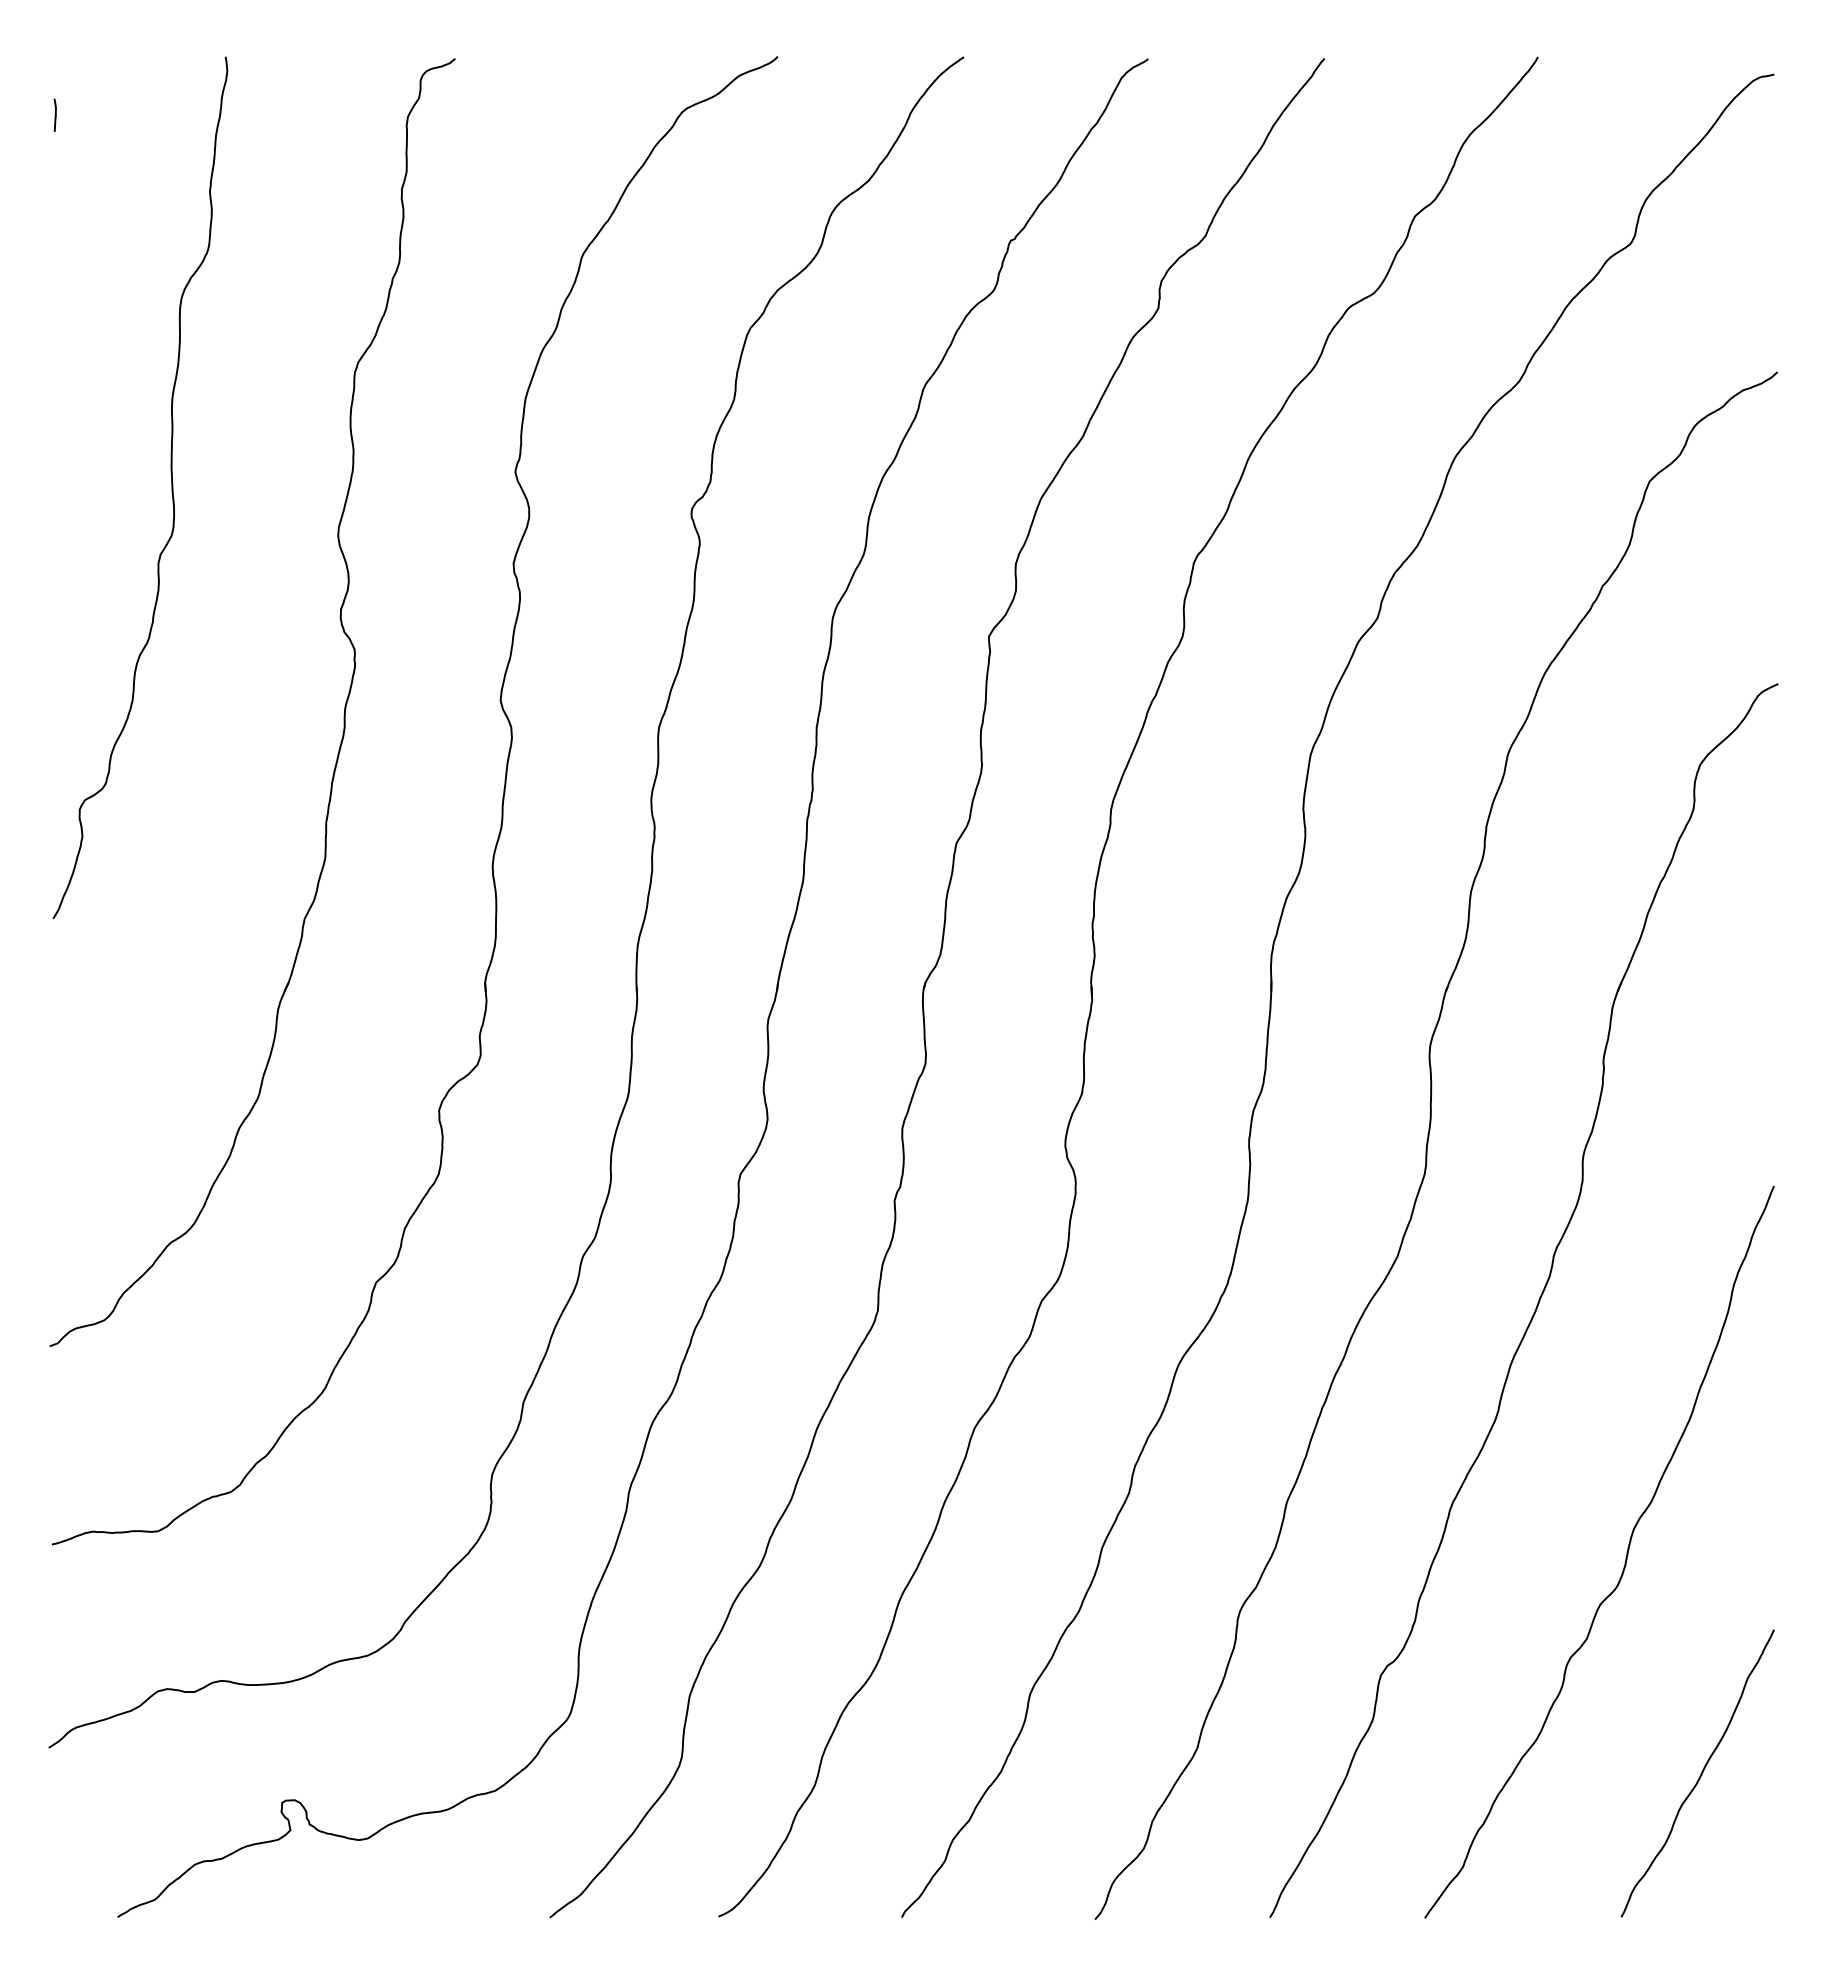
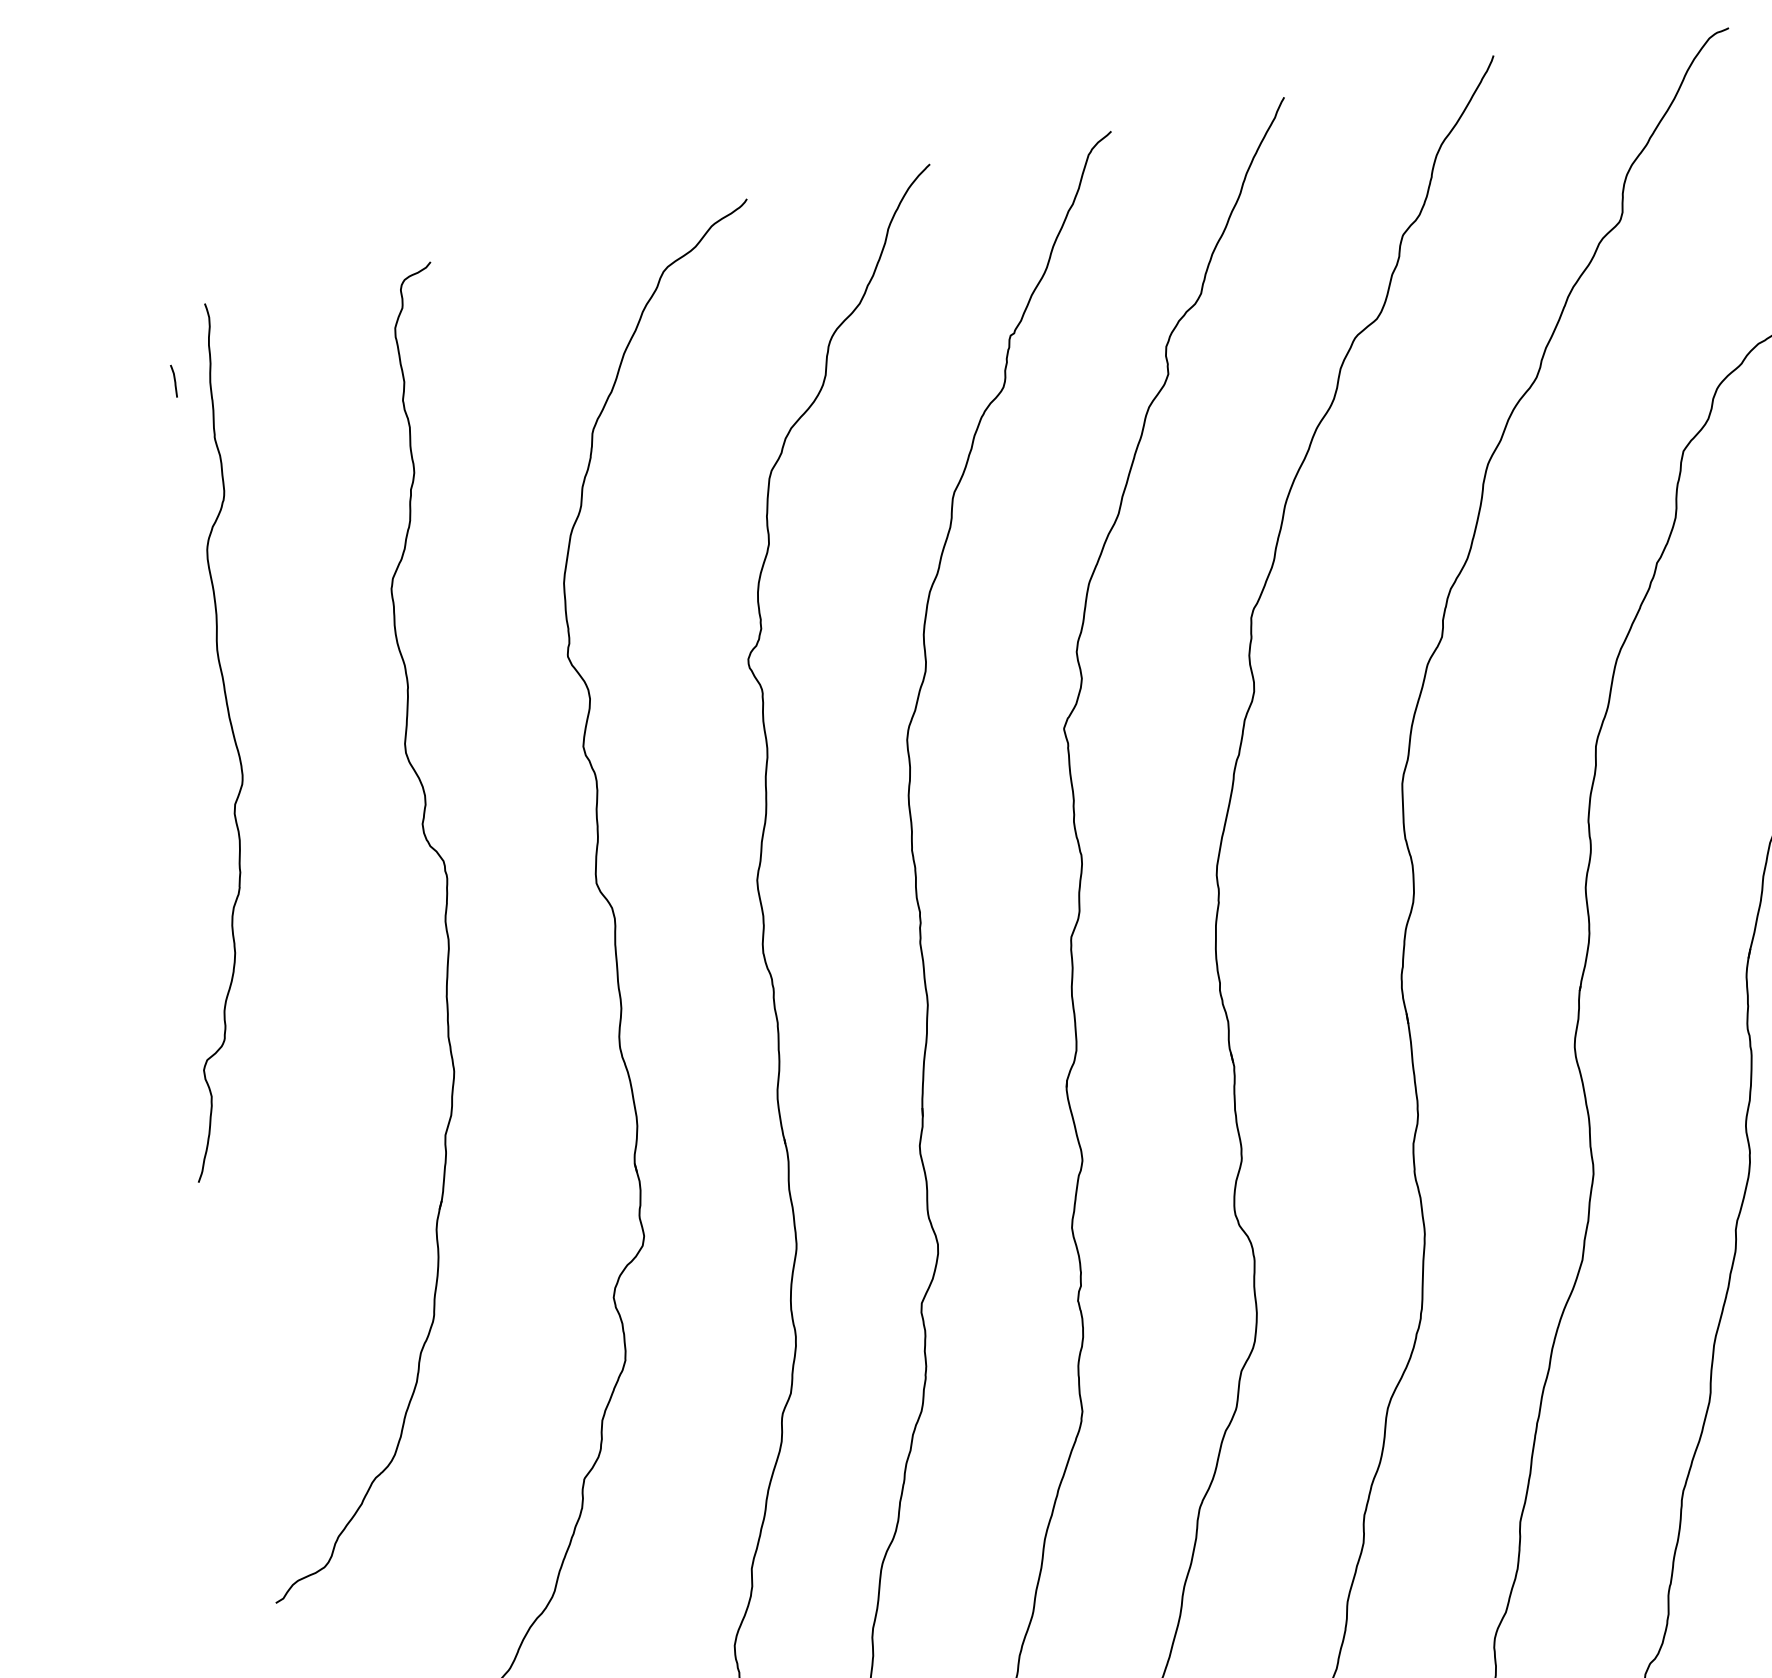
line: (54, 114) -> (173, 380), moved

